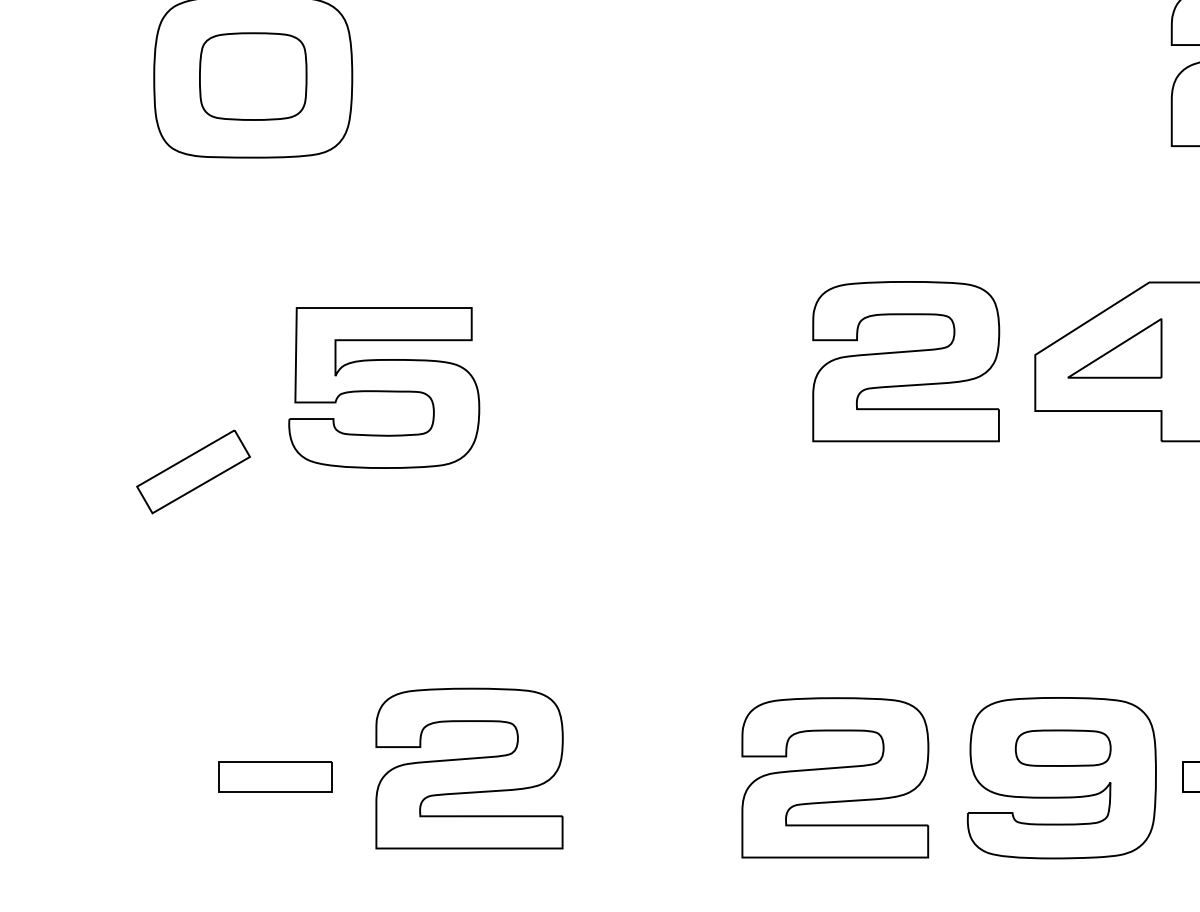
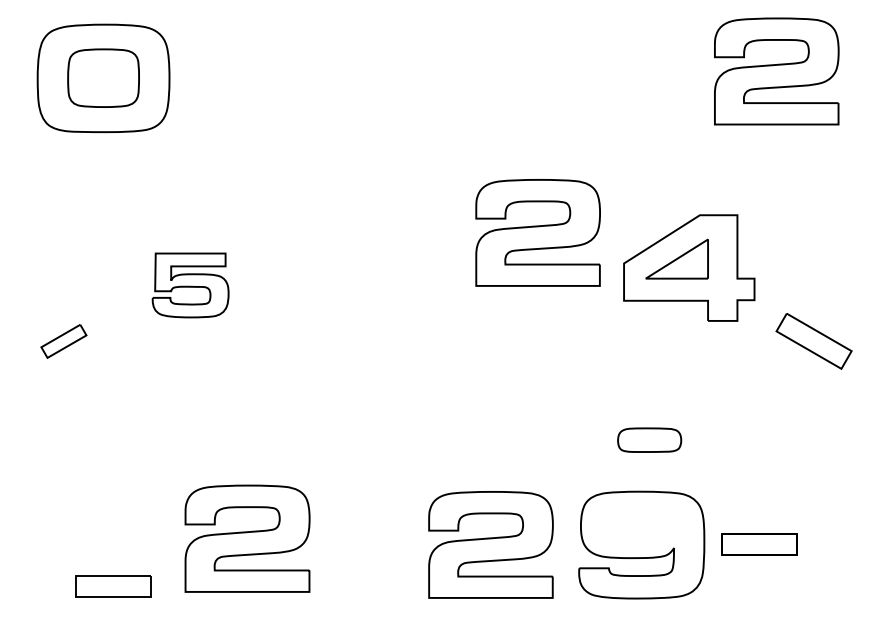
part: (905, 361) -> (537, 232), moved
part: (383, 388) -> (190, 285), size x0.6
part: (192, 472) -> (63, 341), size x0.6
part: (1062, 747) -> (649, 439), moved
part: (275, 777) -> (113, 586), moved

